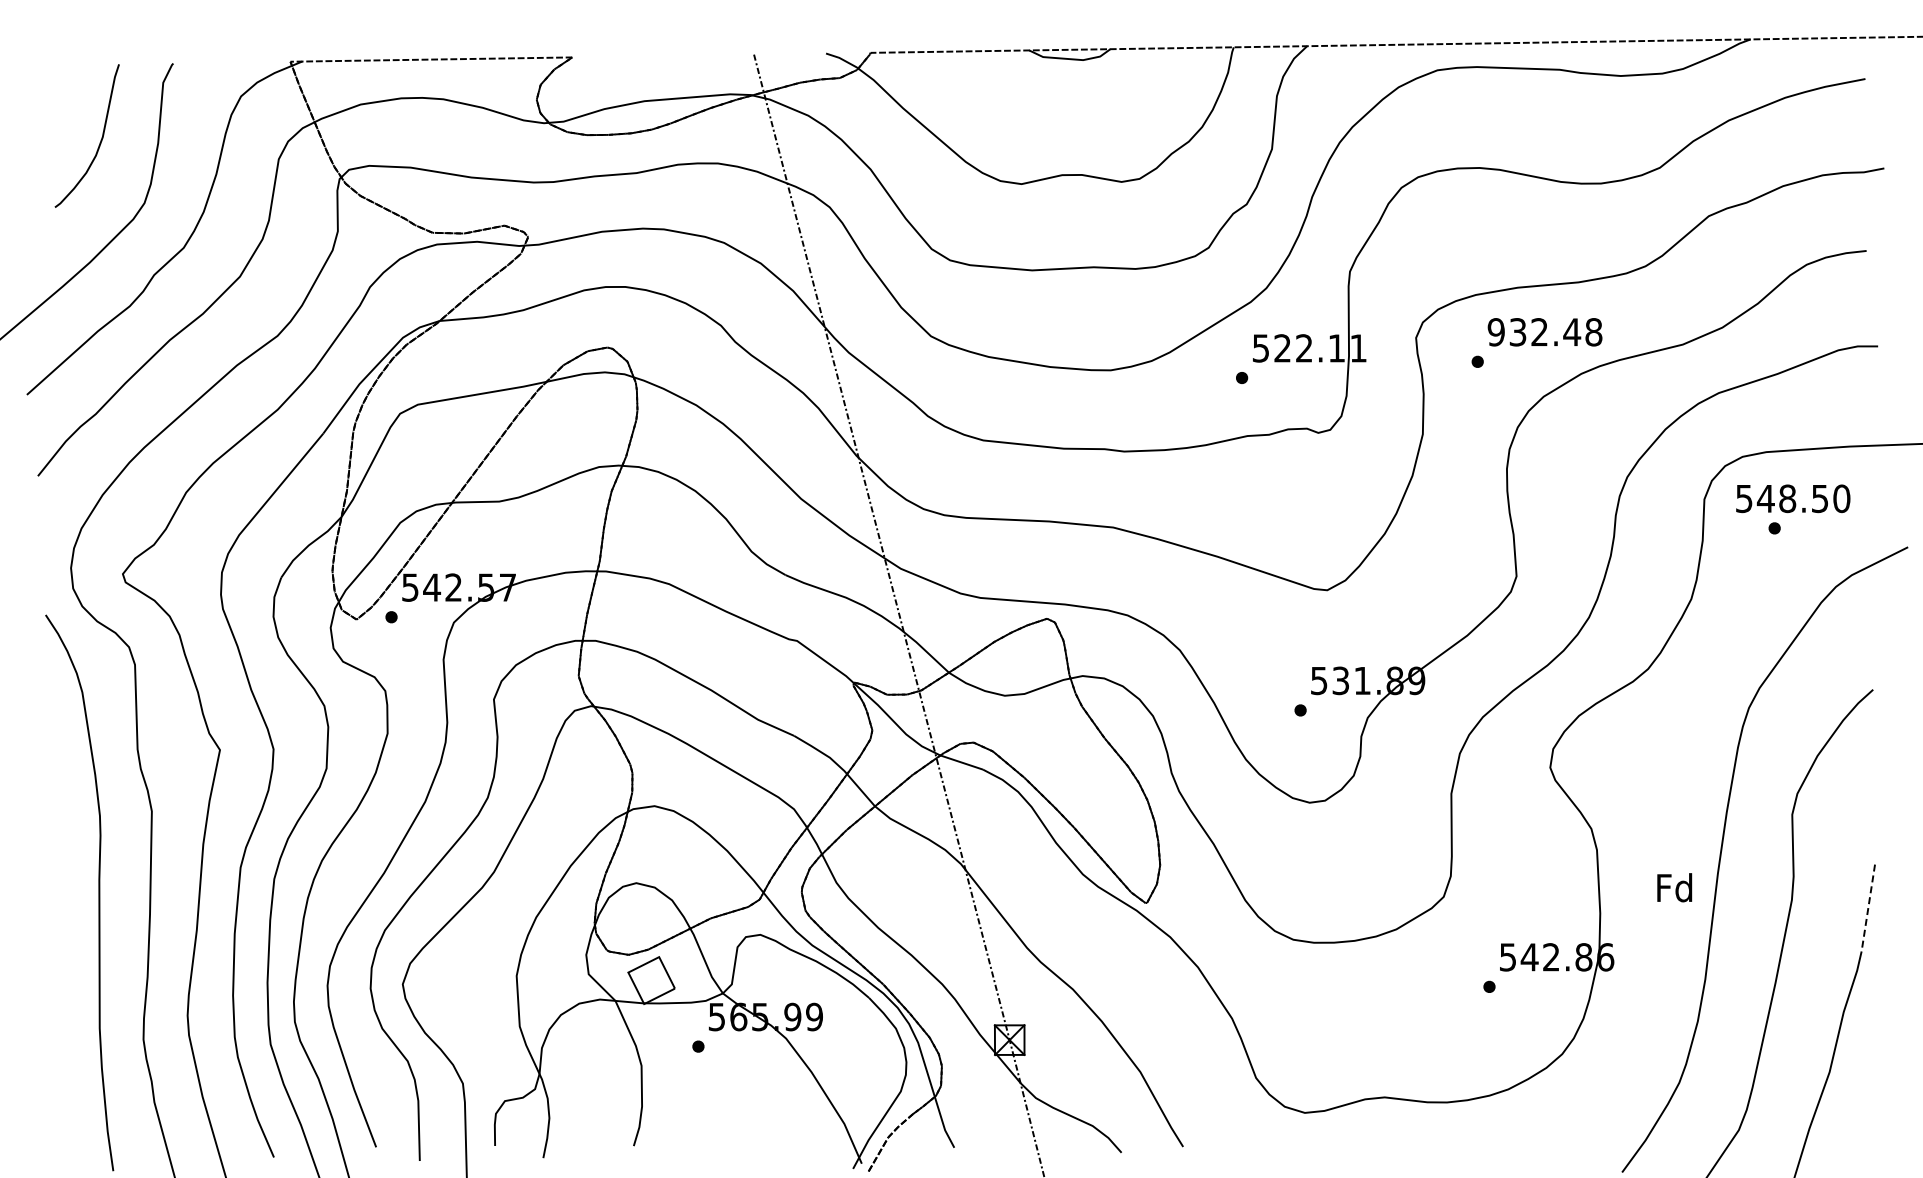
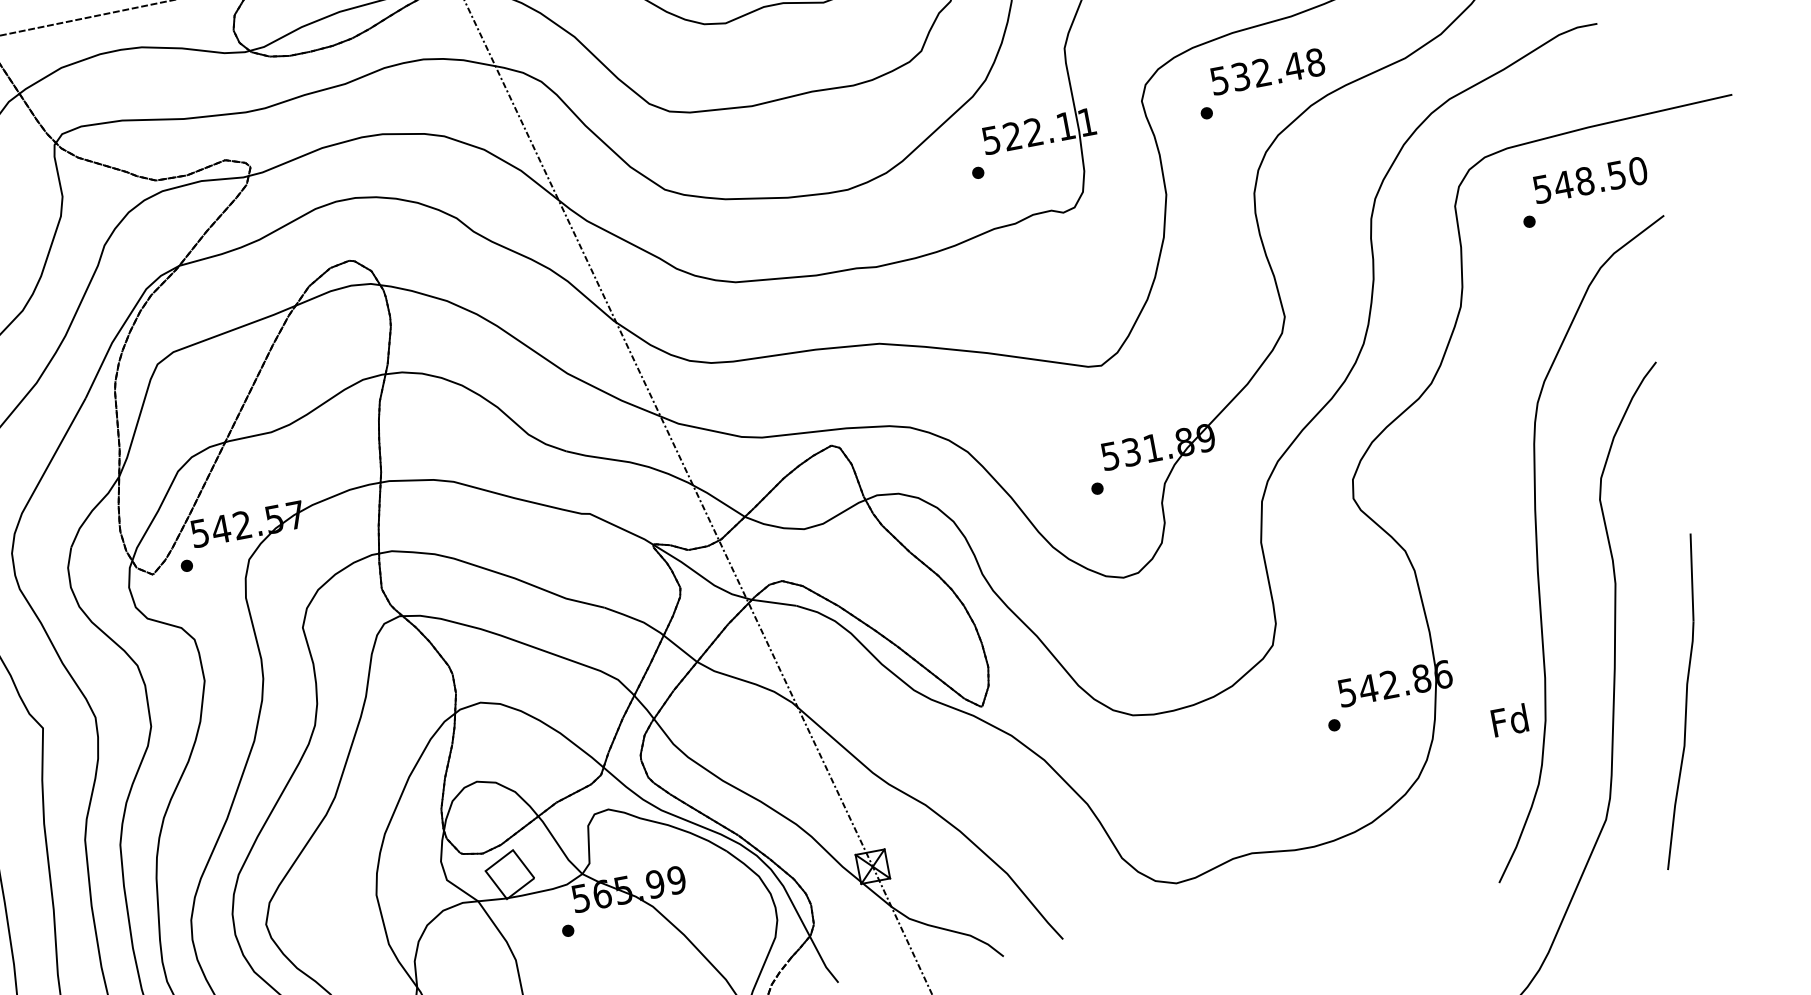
text: (1495, 332) -> (1218, 81), 932.48 -> 532.48
text: (1793, 498) -> (1590, 179), moved
text: (1674, 887) -> (1509, 720), moved
line: (1868, 908) -> (1692, 577), dashed -> solid

